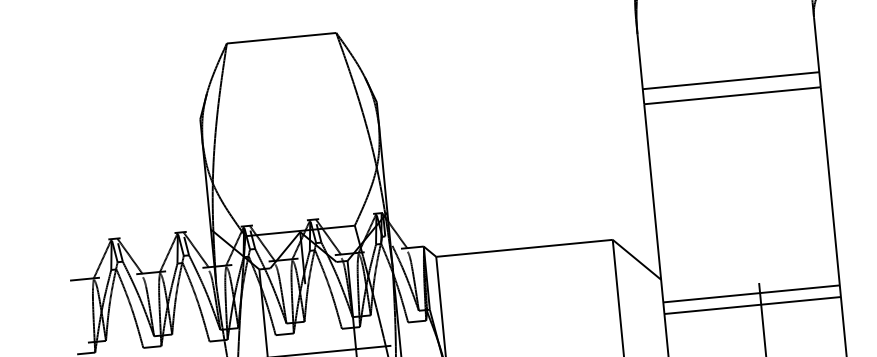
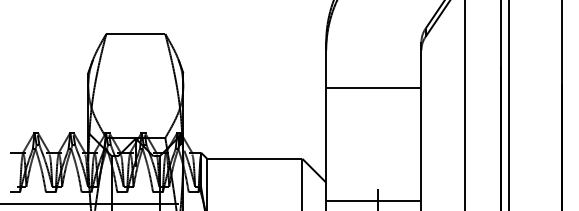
line: (730, 80) -> (373, 79), removed
line: (750, 293) -> (373, 194), removed

